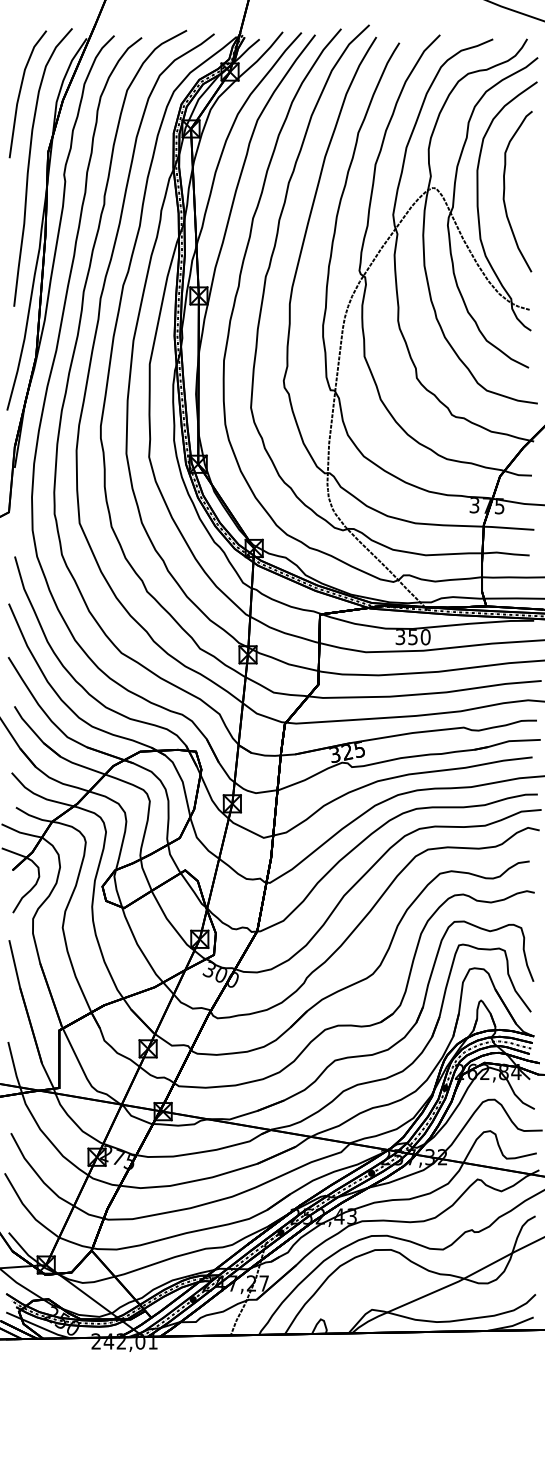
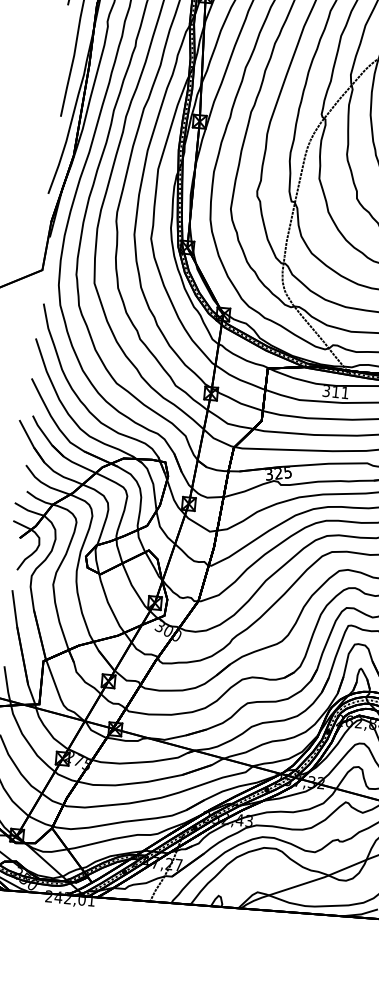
text: (419, 637) -> (340, 392), 350 -> 311

